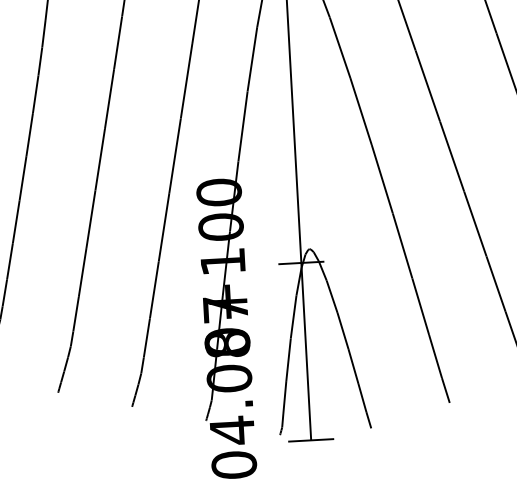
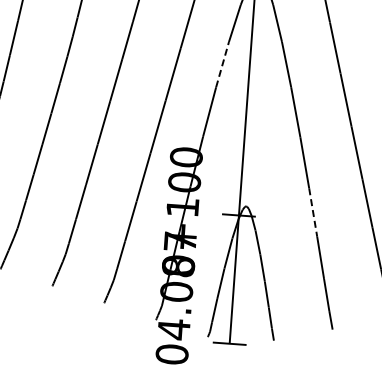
line: (252, 59) -> (222, 64), solid -> dashed
line: (402, 245) -> (313, 212), solid -> dashed

